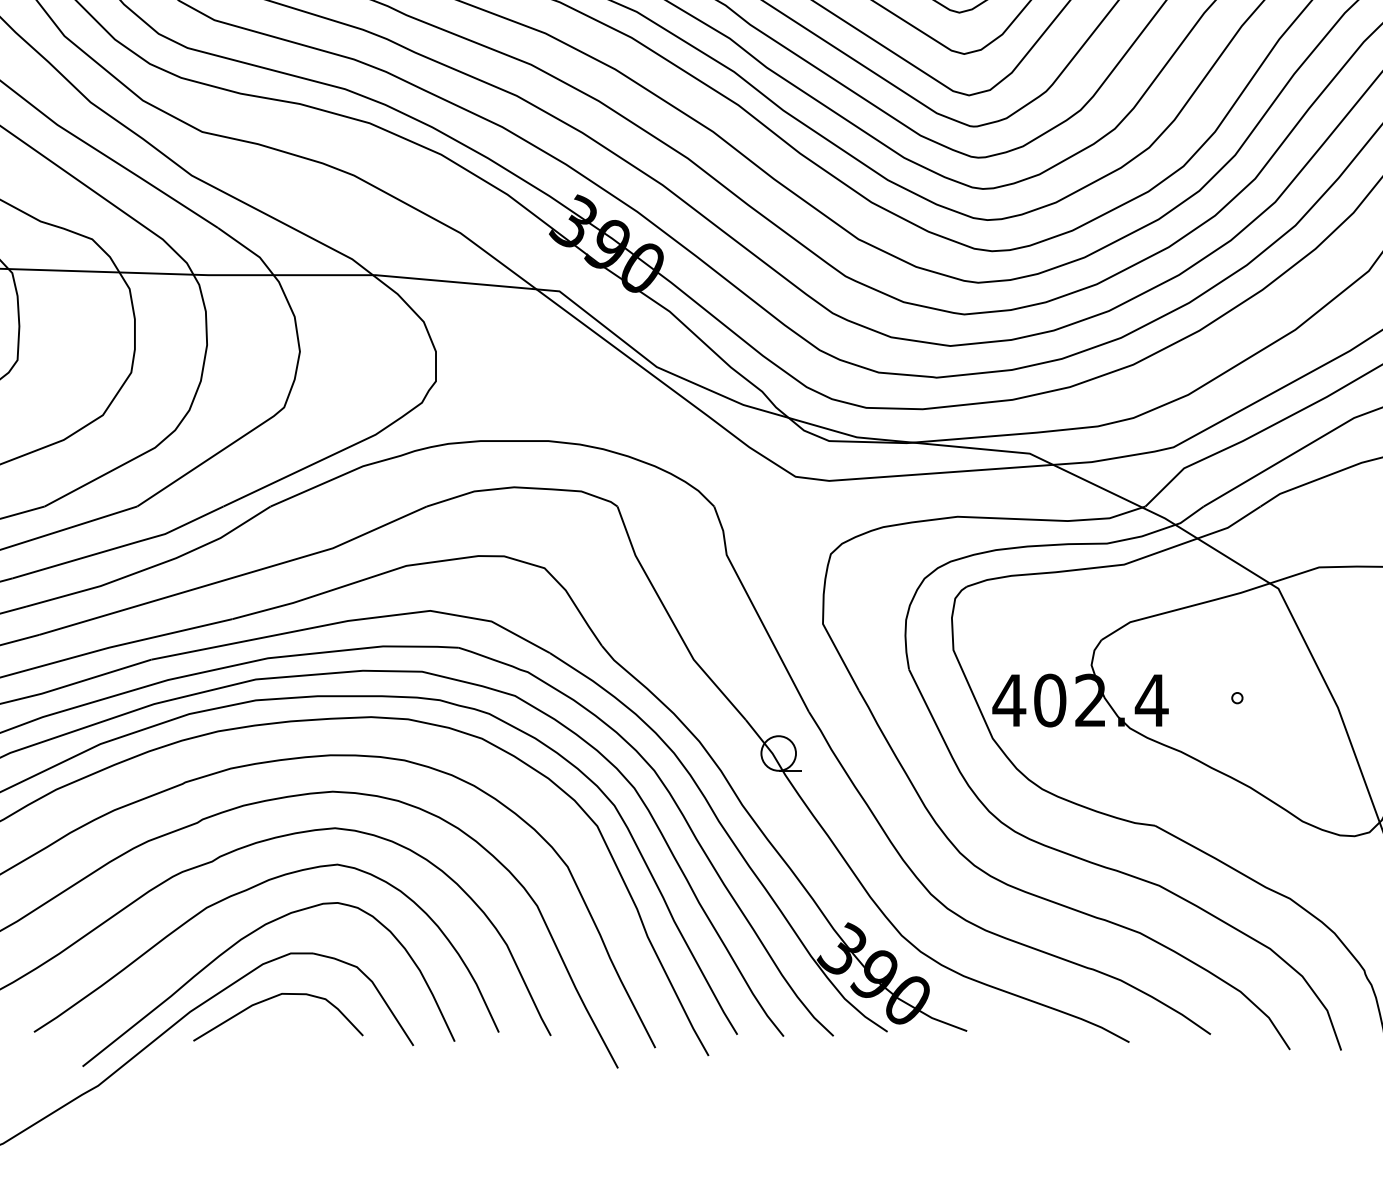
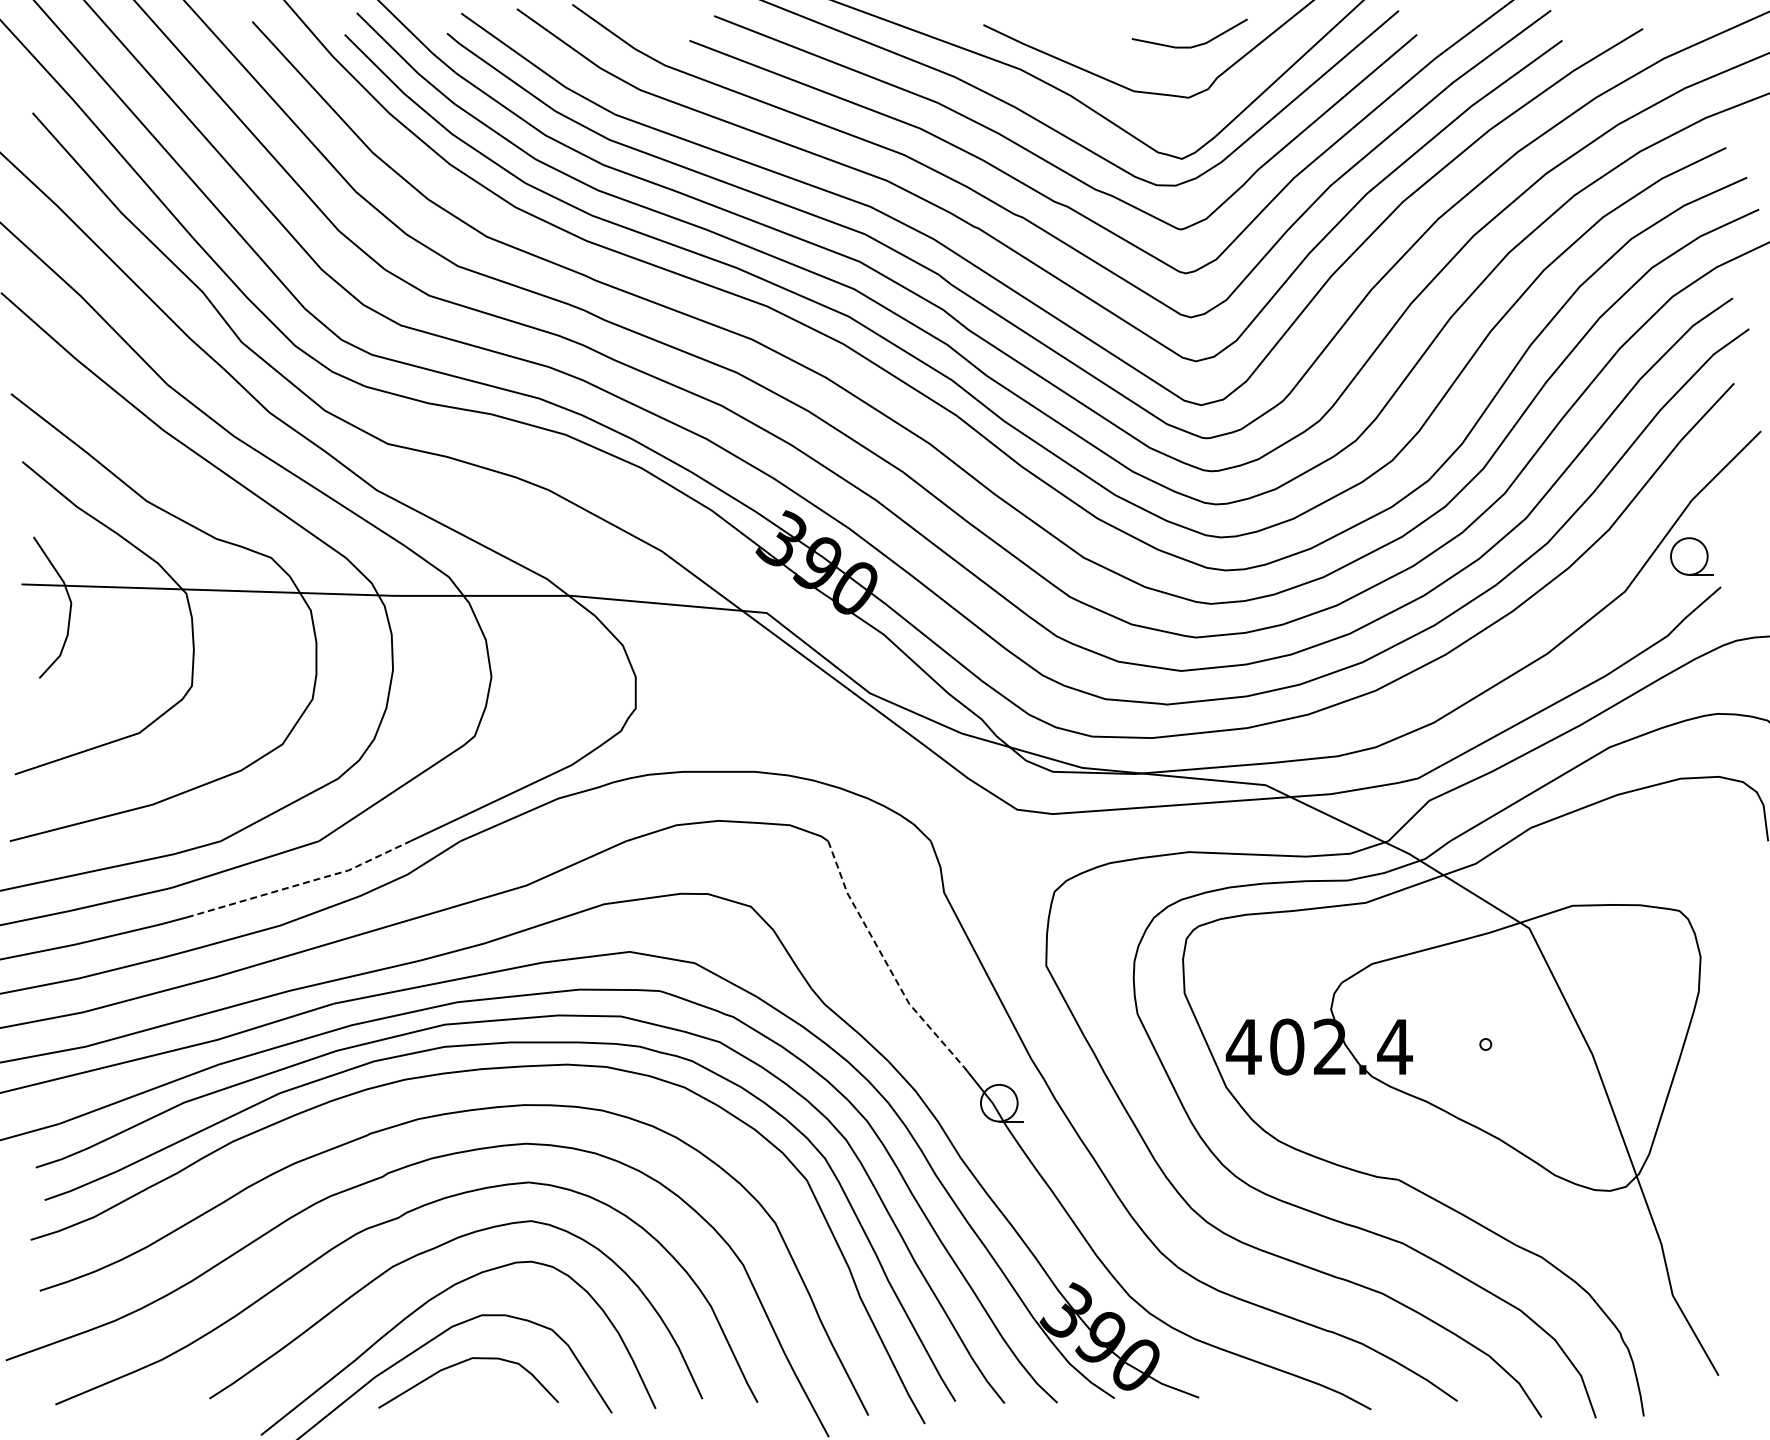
line: (121, 546) -> (302, 883), solid -> dashed
line: (671, 619) -> (885, 961), solid -> dashed

